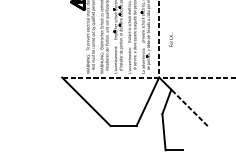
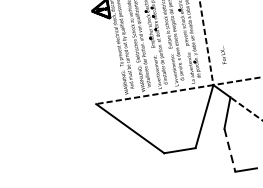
text: (170, 39) -> (222, 55), moved
line: (164, 132) -> (230, 150), solid -> dashed

